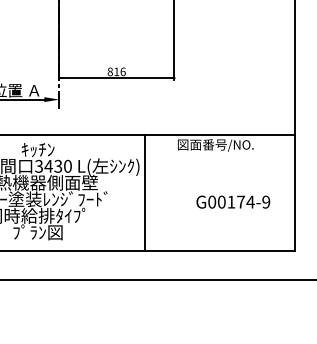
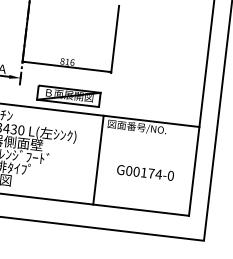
part: (123, 115) -> (68, 96), added
line: (145, 192) -> (98, 159), moved
text: (266, 201) -> (171, 175), G00174-9 -> G00174-0

